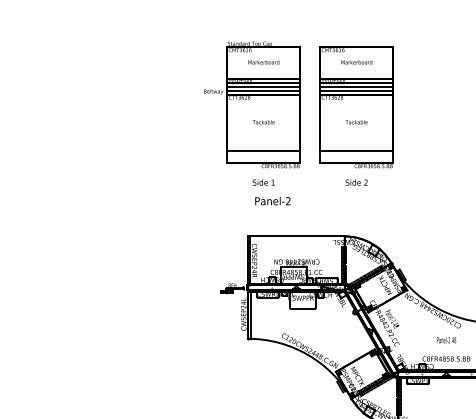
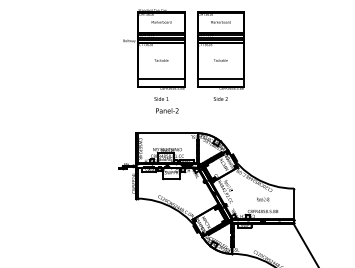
part: (298, 123) -> (183, 61), moved

